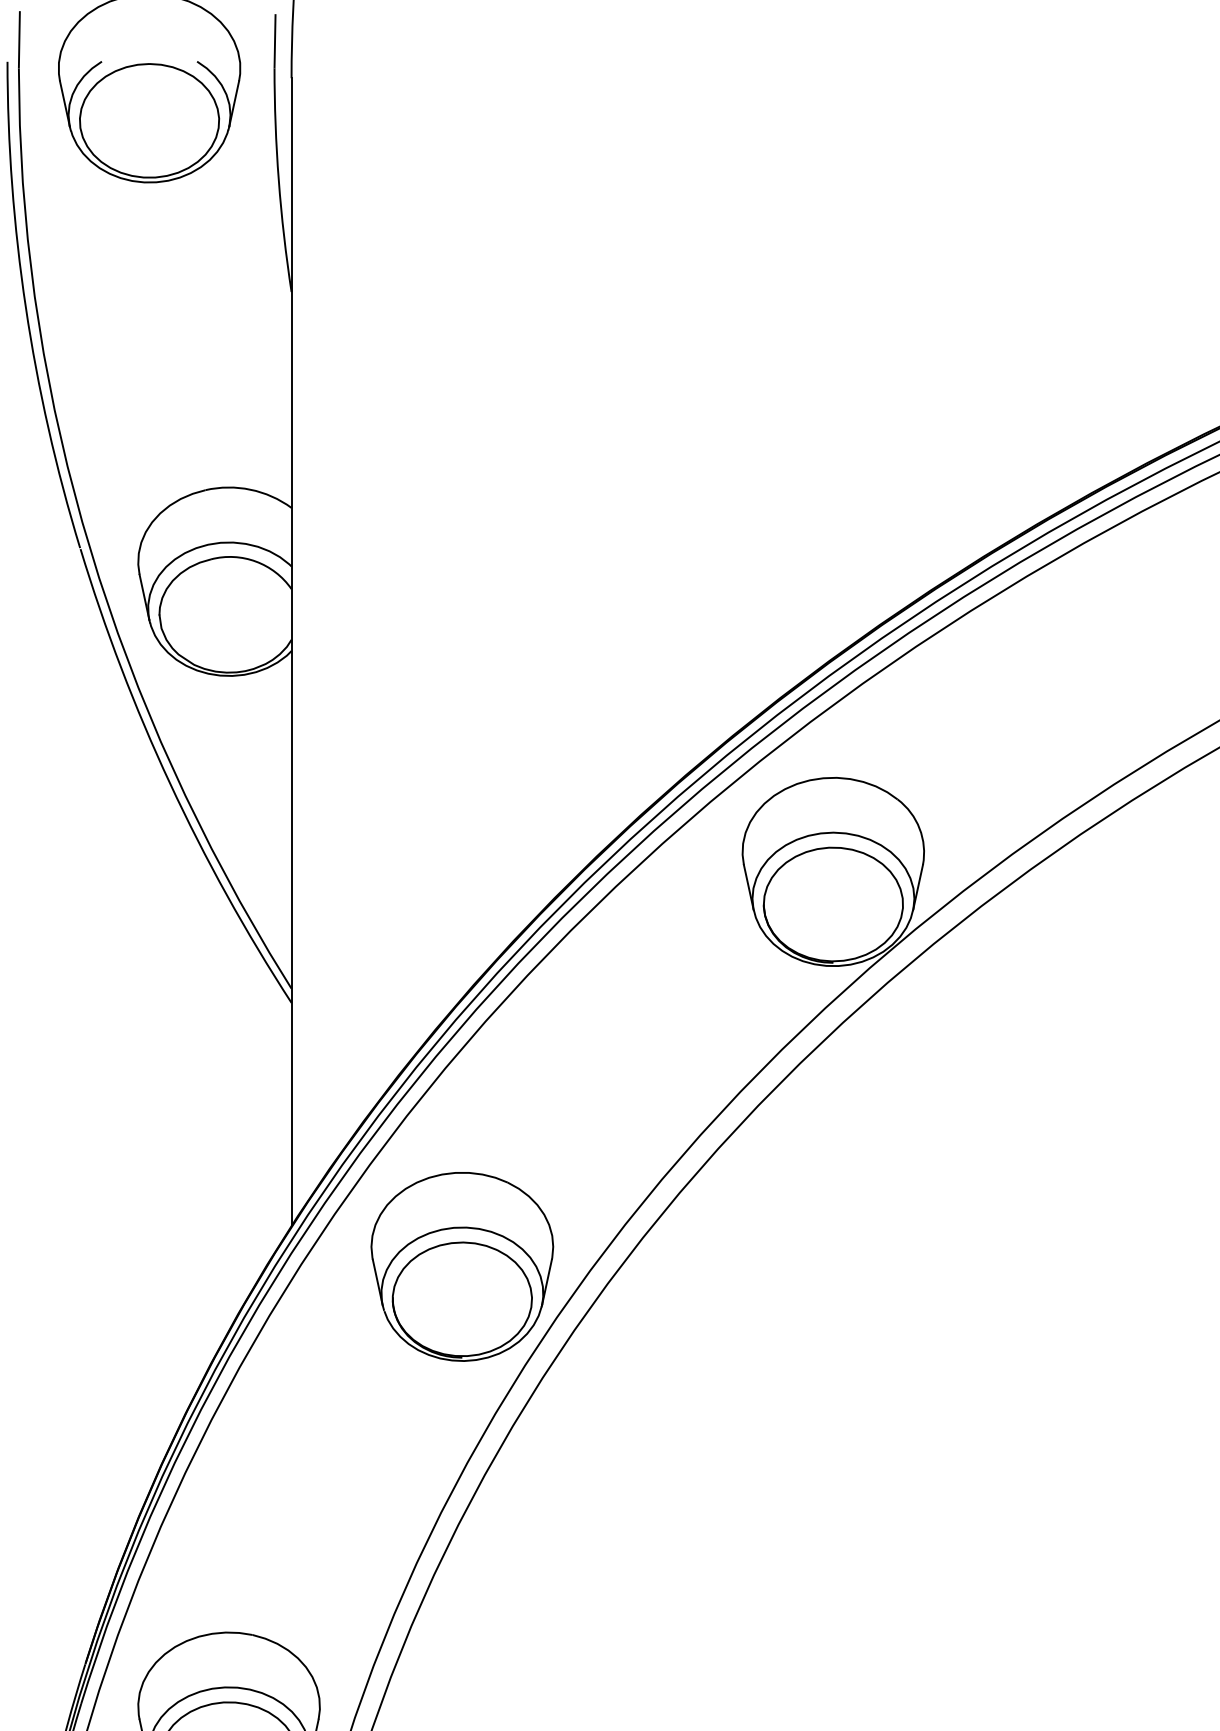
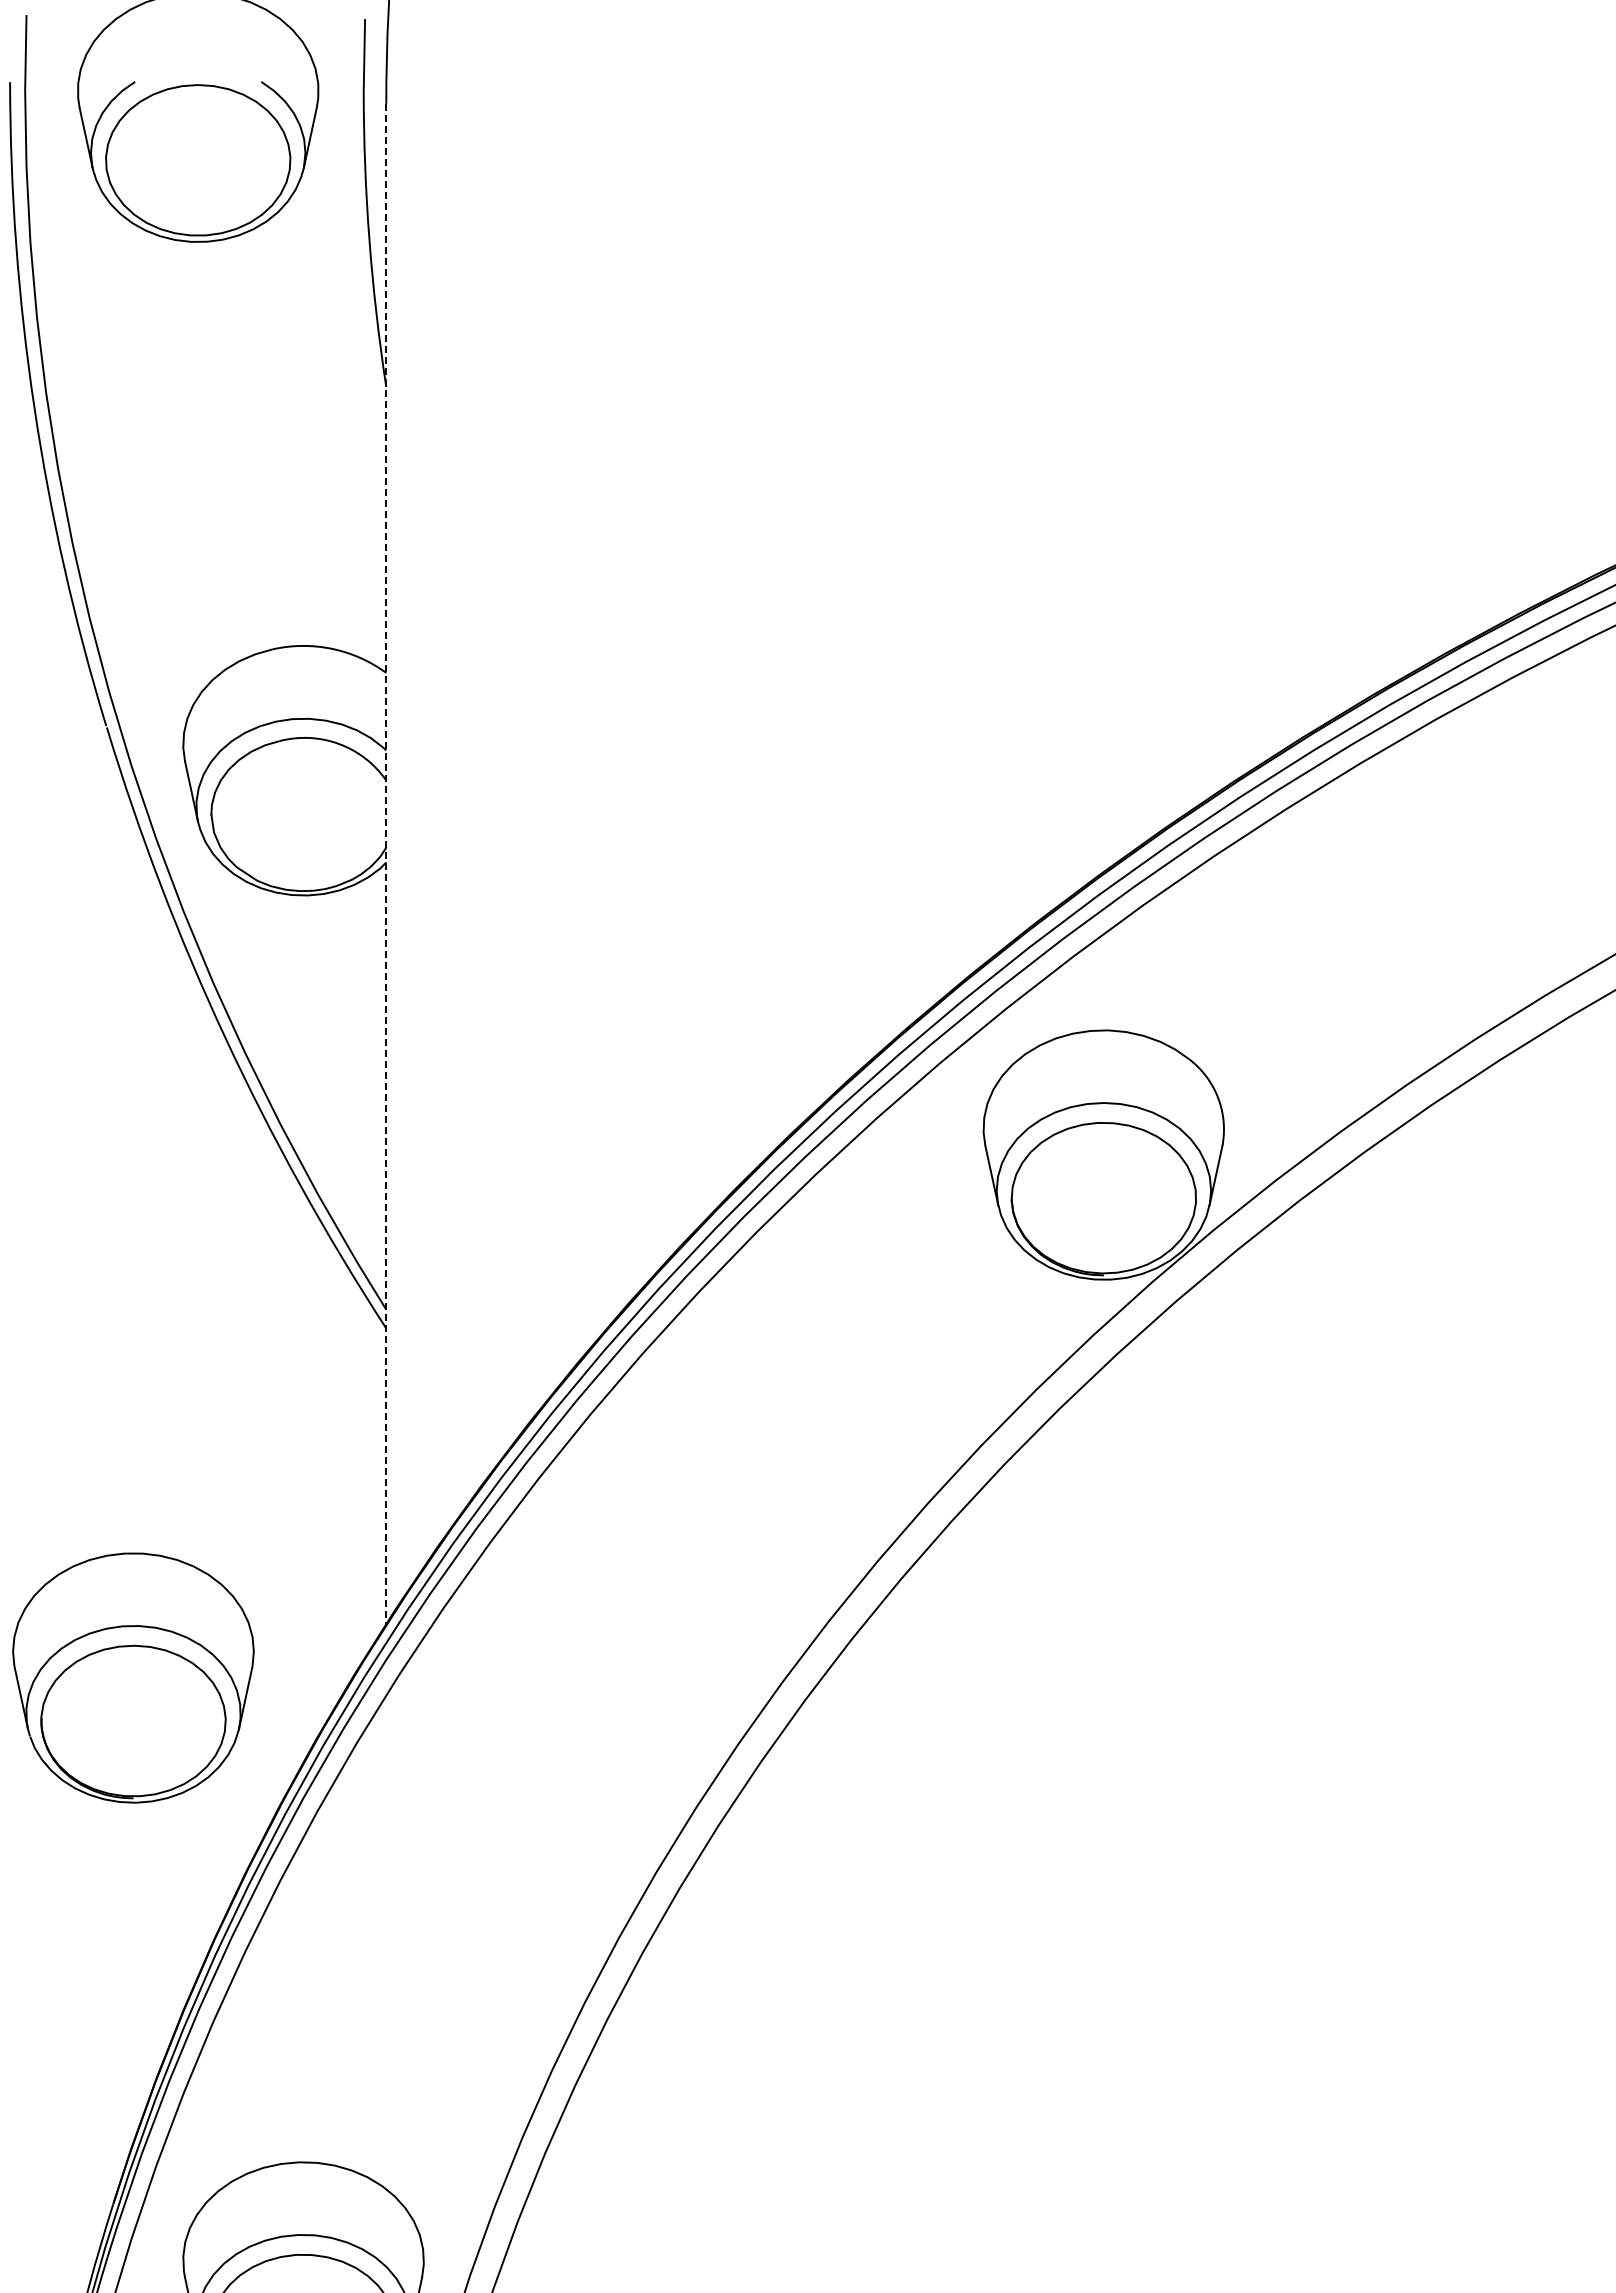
line: (291, 652) -> (386, 864), solid -> dashed
part: (462, 1266) -> (133, 1677), moved

